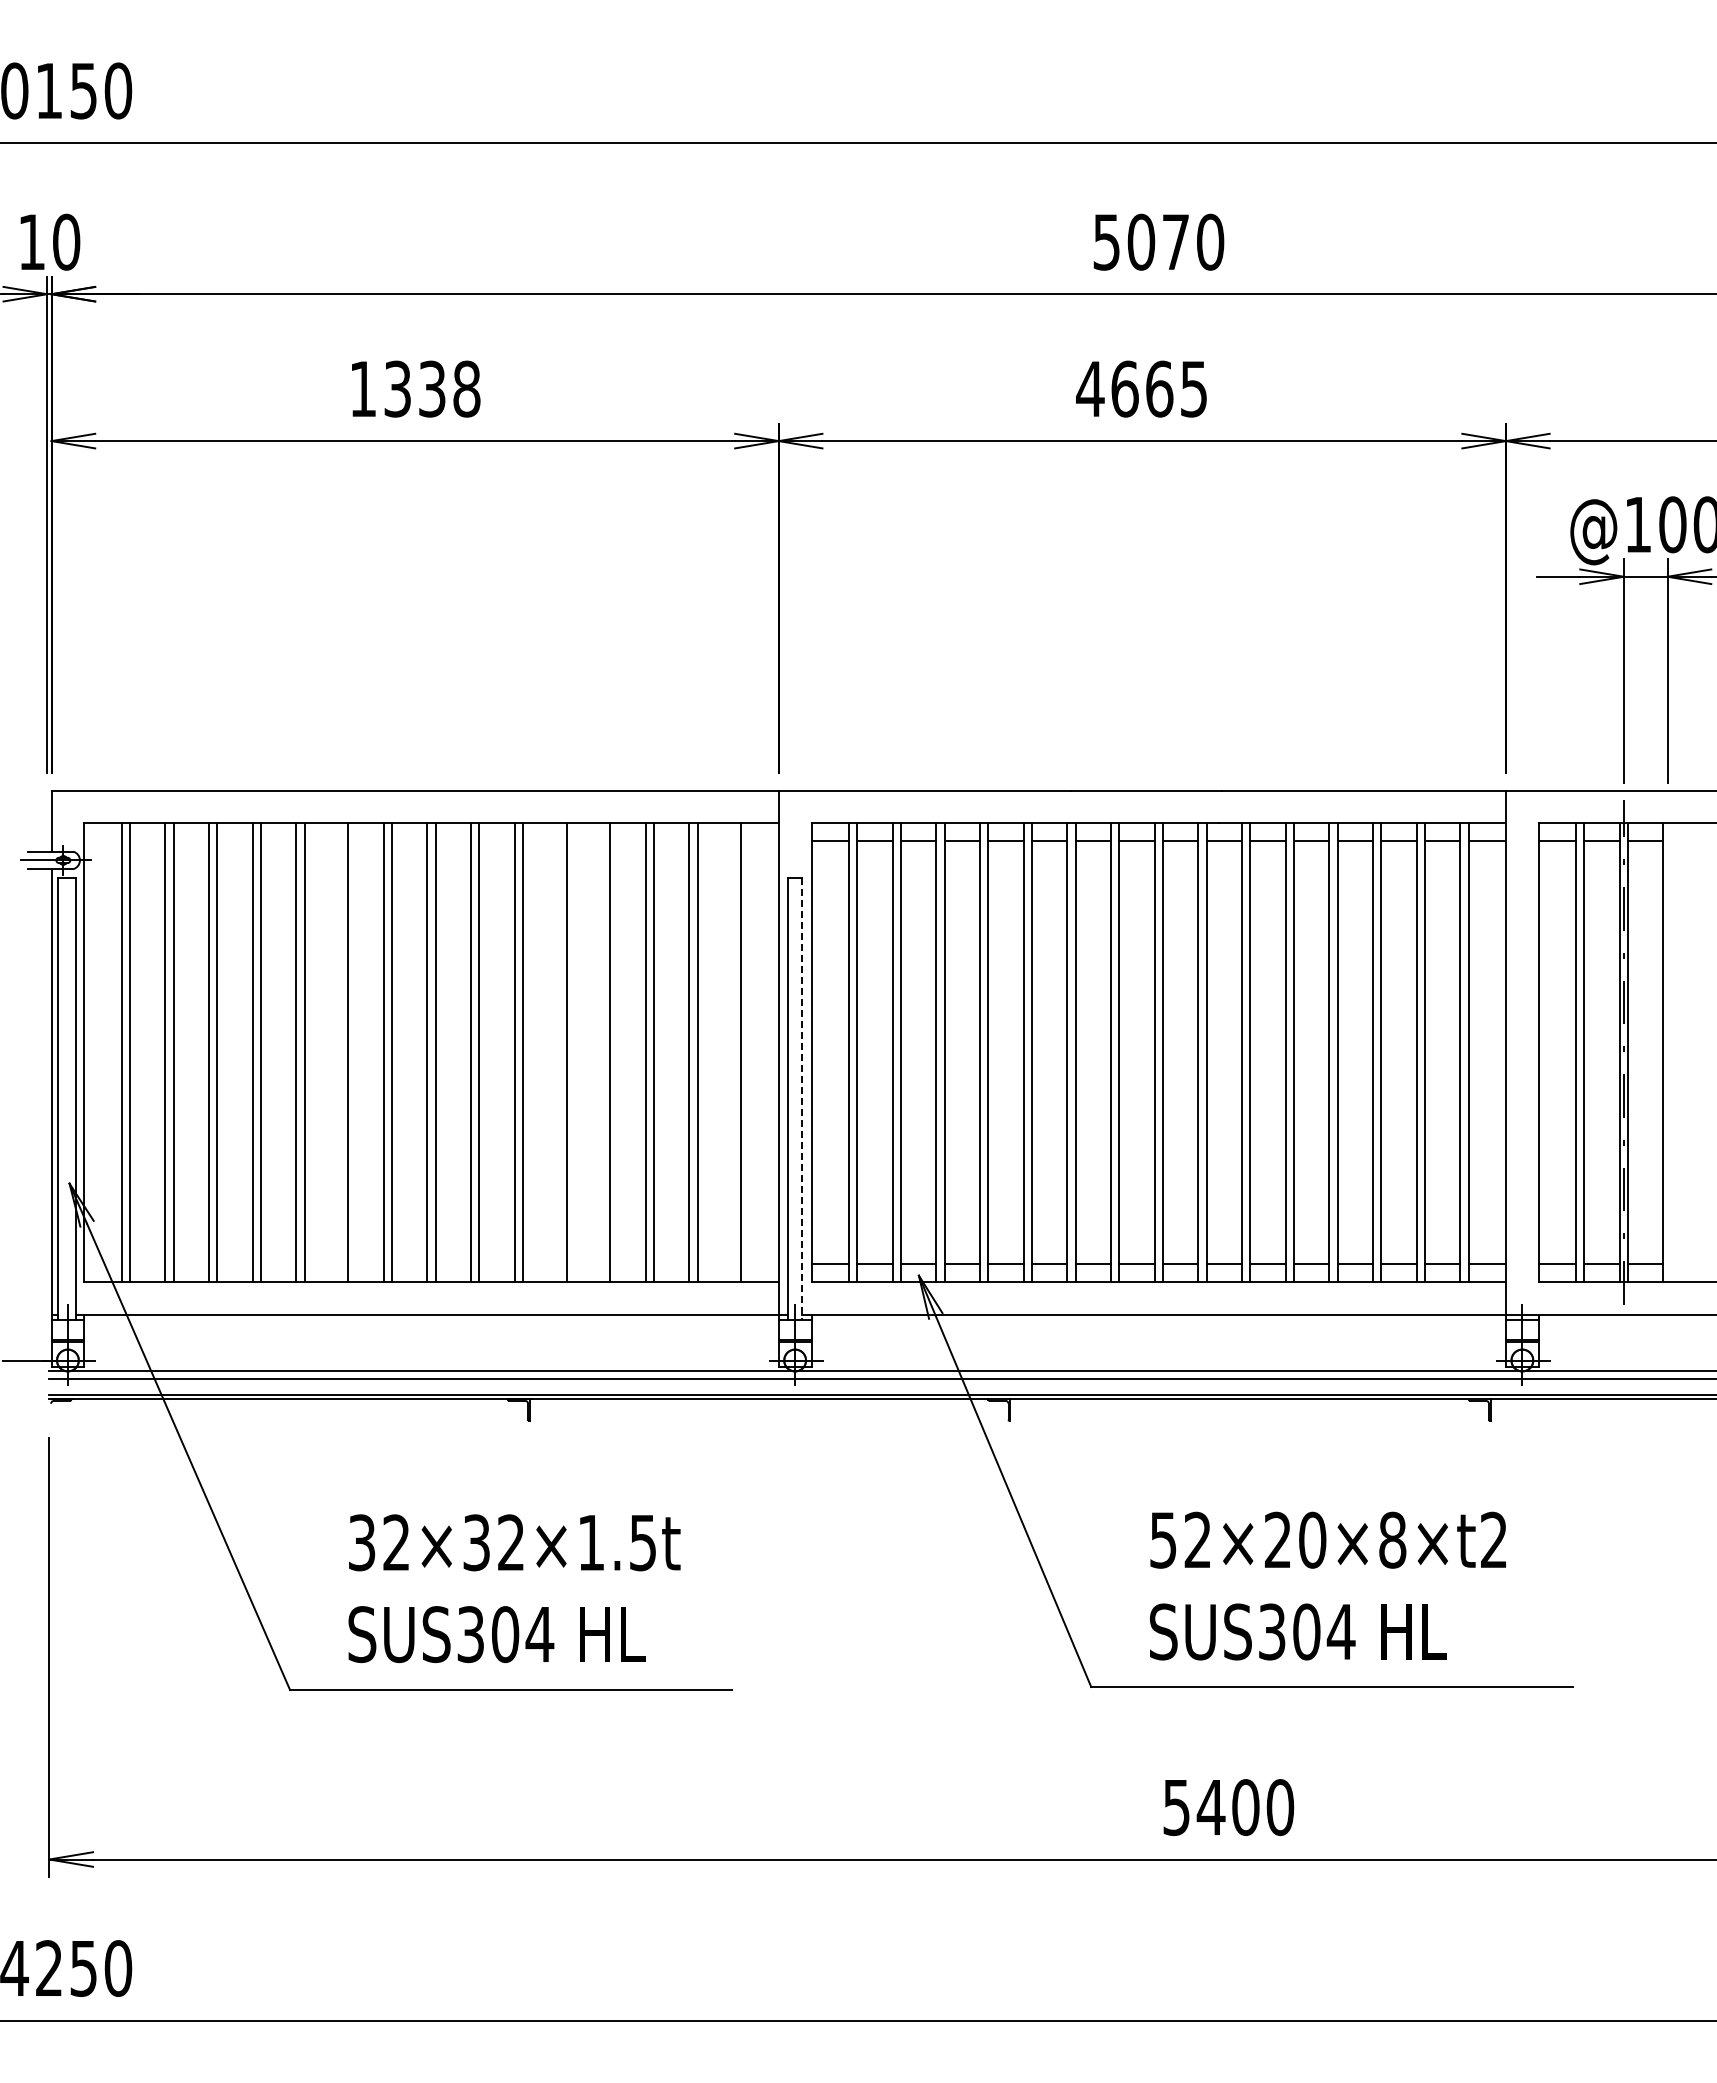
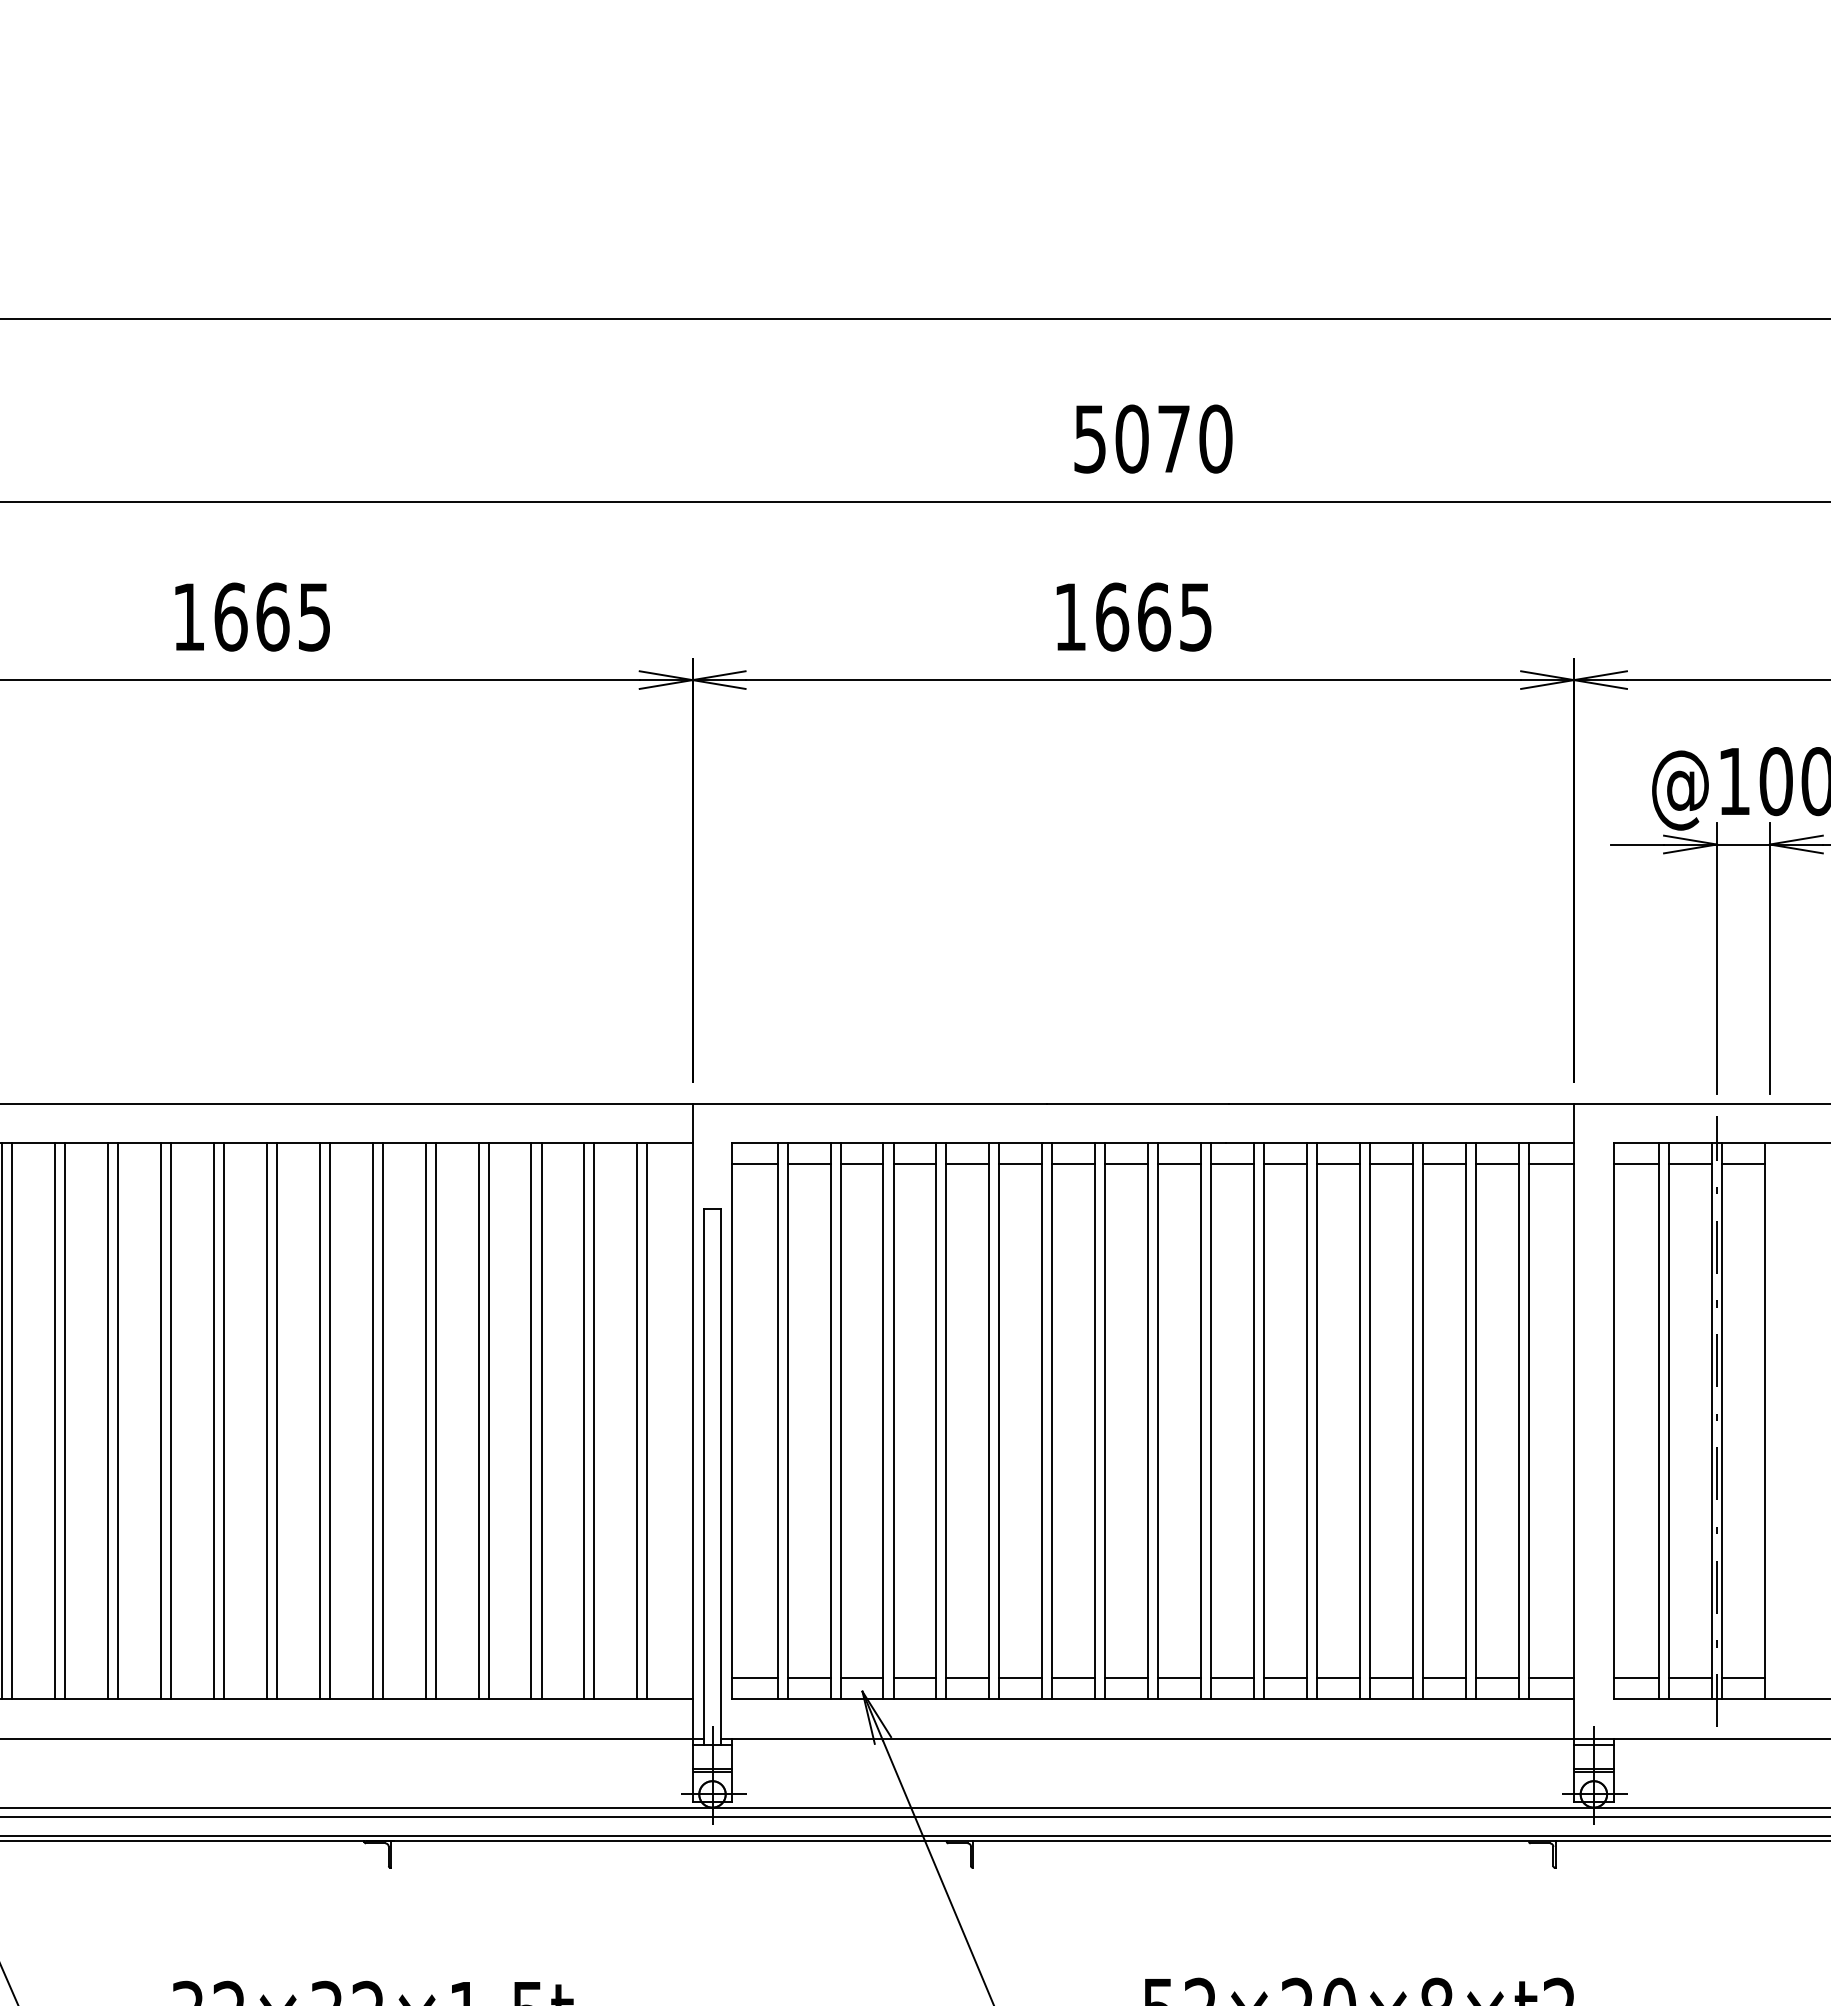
text: (432, 388) -> (272, 616), 1338 -> 1665
text: (1090, 388) -> (1070, 616), 4665 -> 1665
line: (340, 1052) -> (161, 1421), added
line: (558, 1052) -> (425, 1421), added
line: (602, 1052) -> (478, 1421), added
line: (733, 1052) -> (637, 1421), added
line: (802, 1099) -> (721, 1478), dashed -> solid

